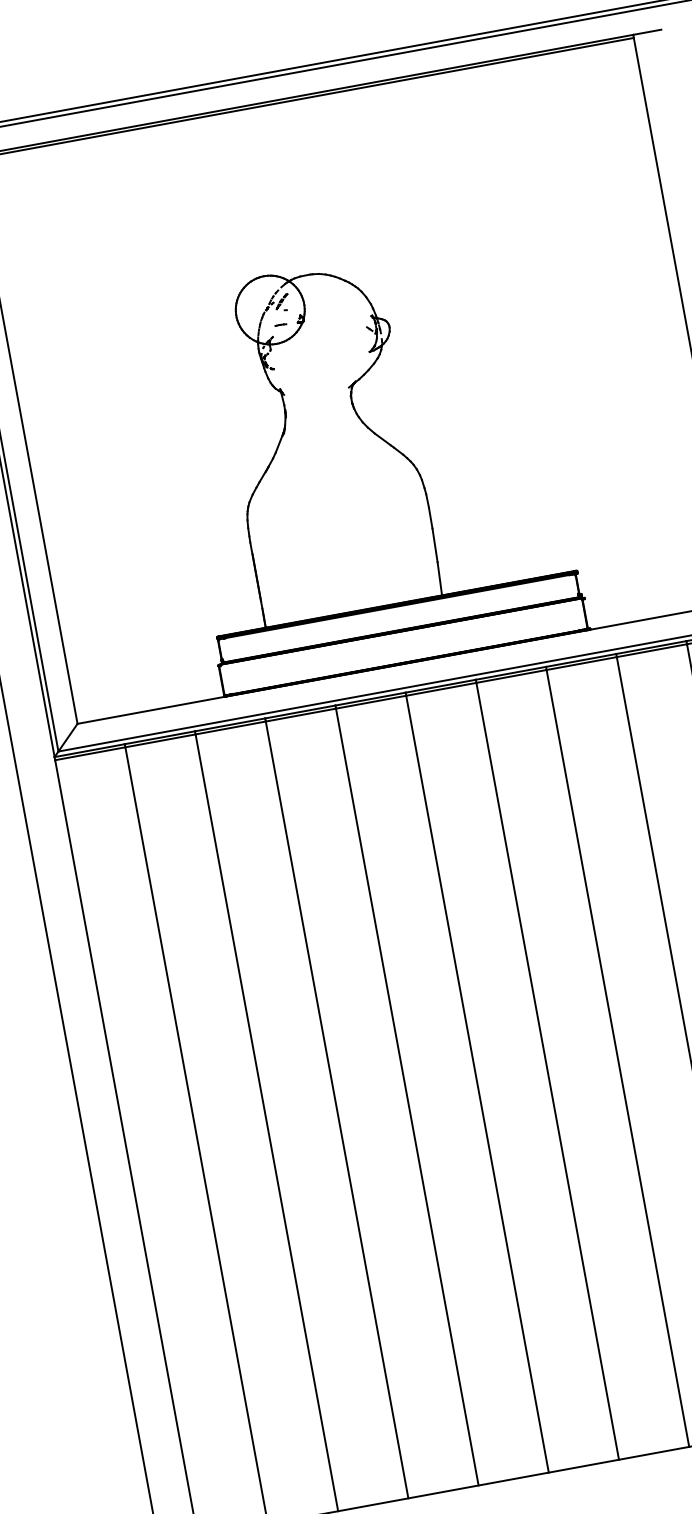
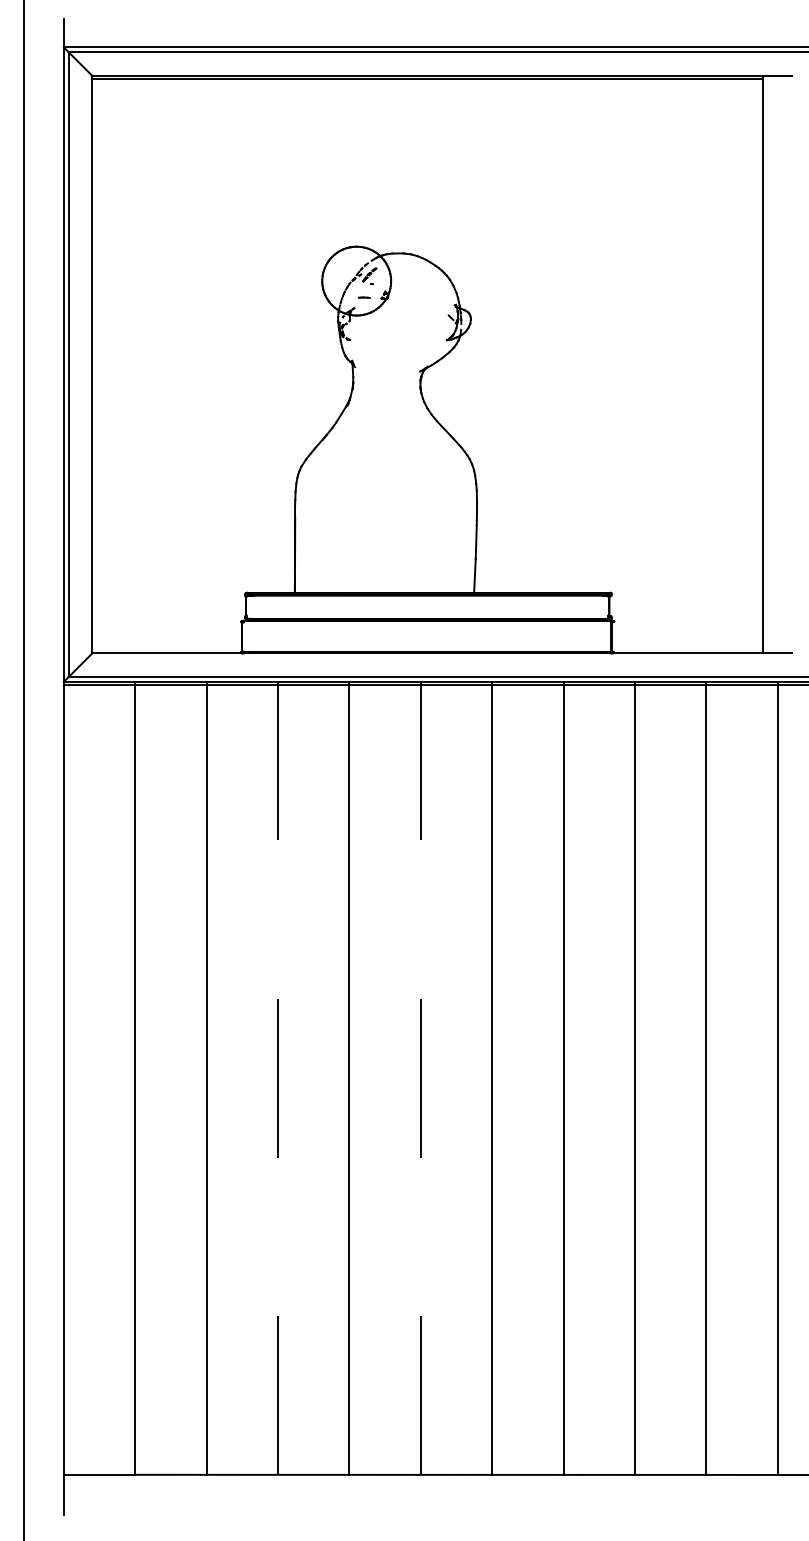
line: (477, 1083) -> (420, 1079), solid -> dashed
line: (337, 1109) -> (278, 1079), solid -> dashed

